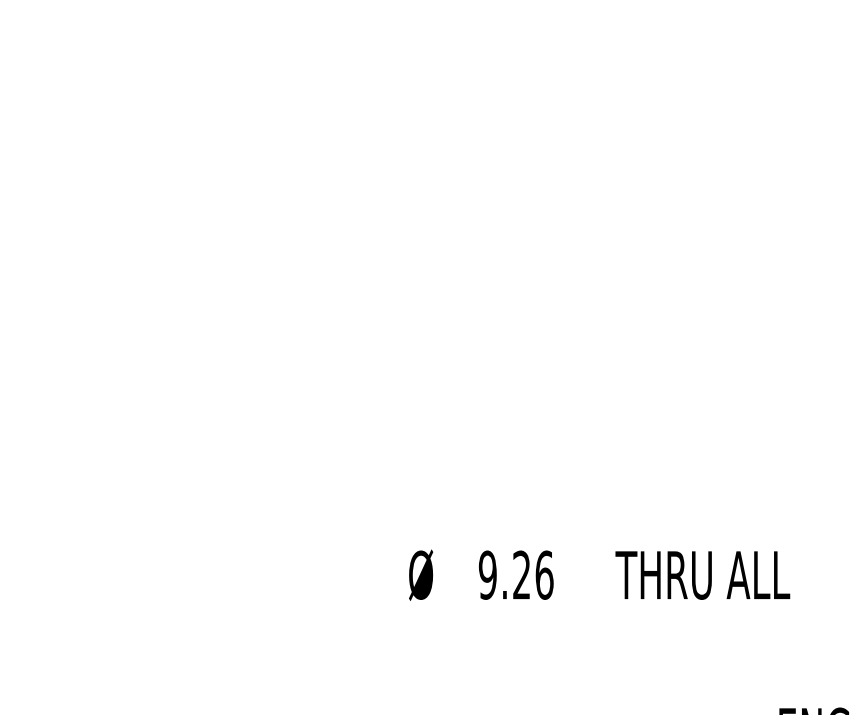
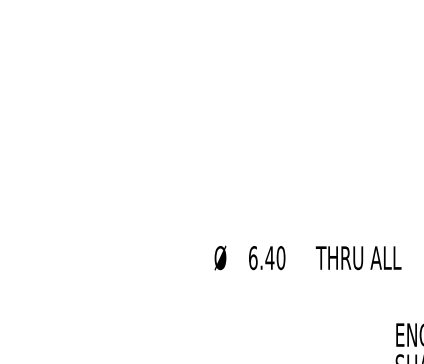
text: (514, 576) -> (266, 258), 9.26 -> 6.40

